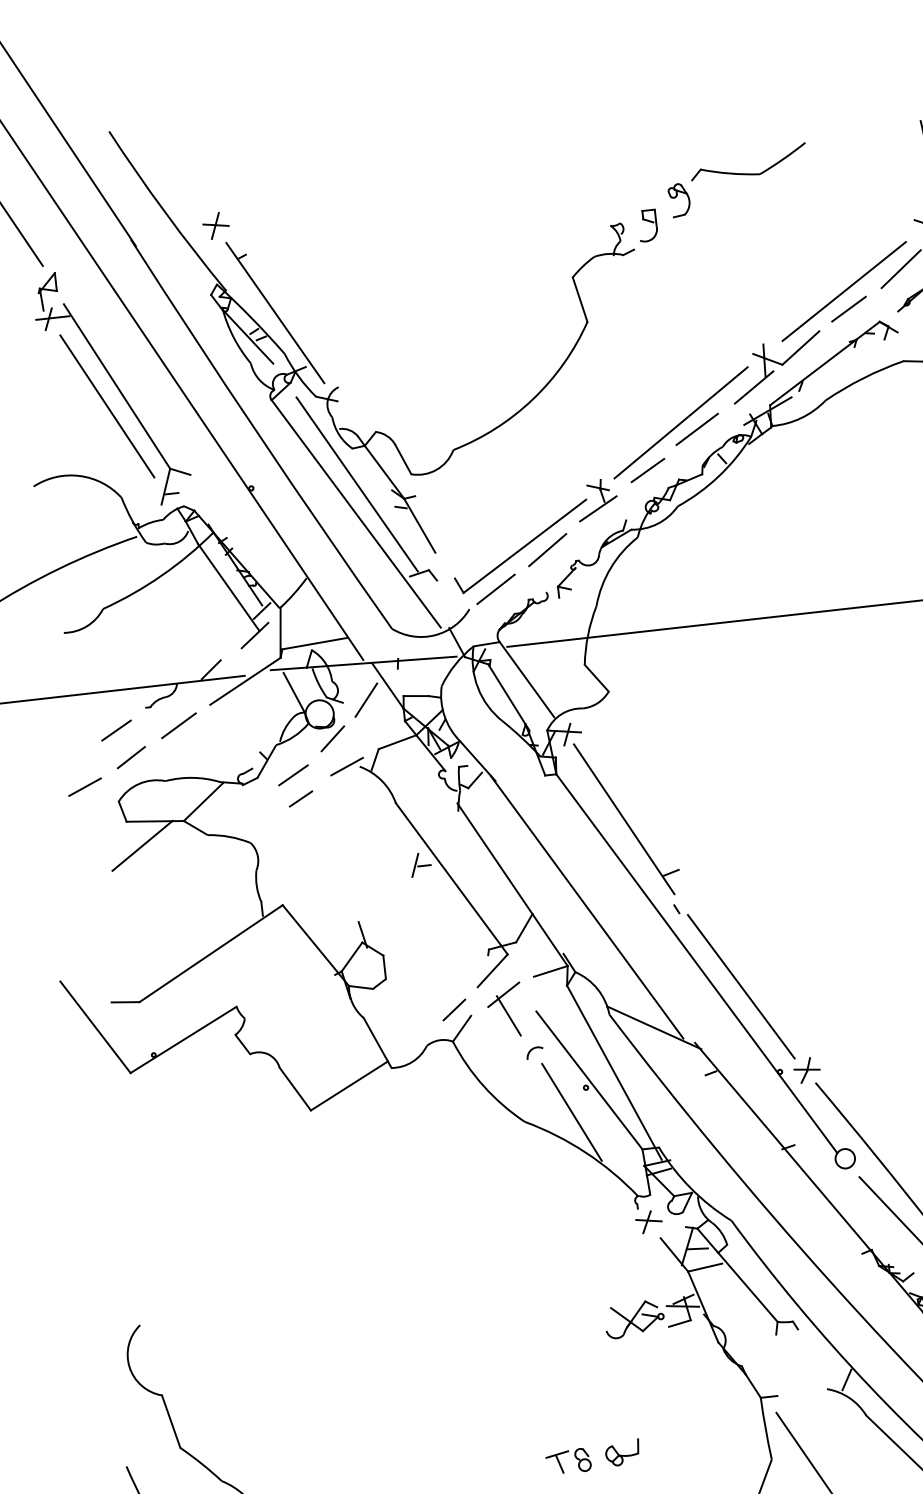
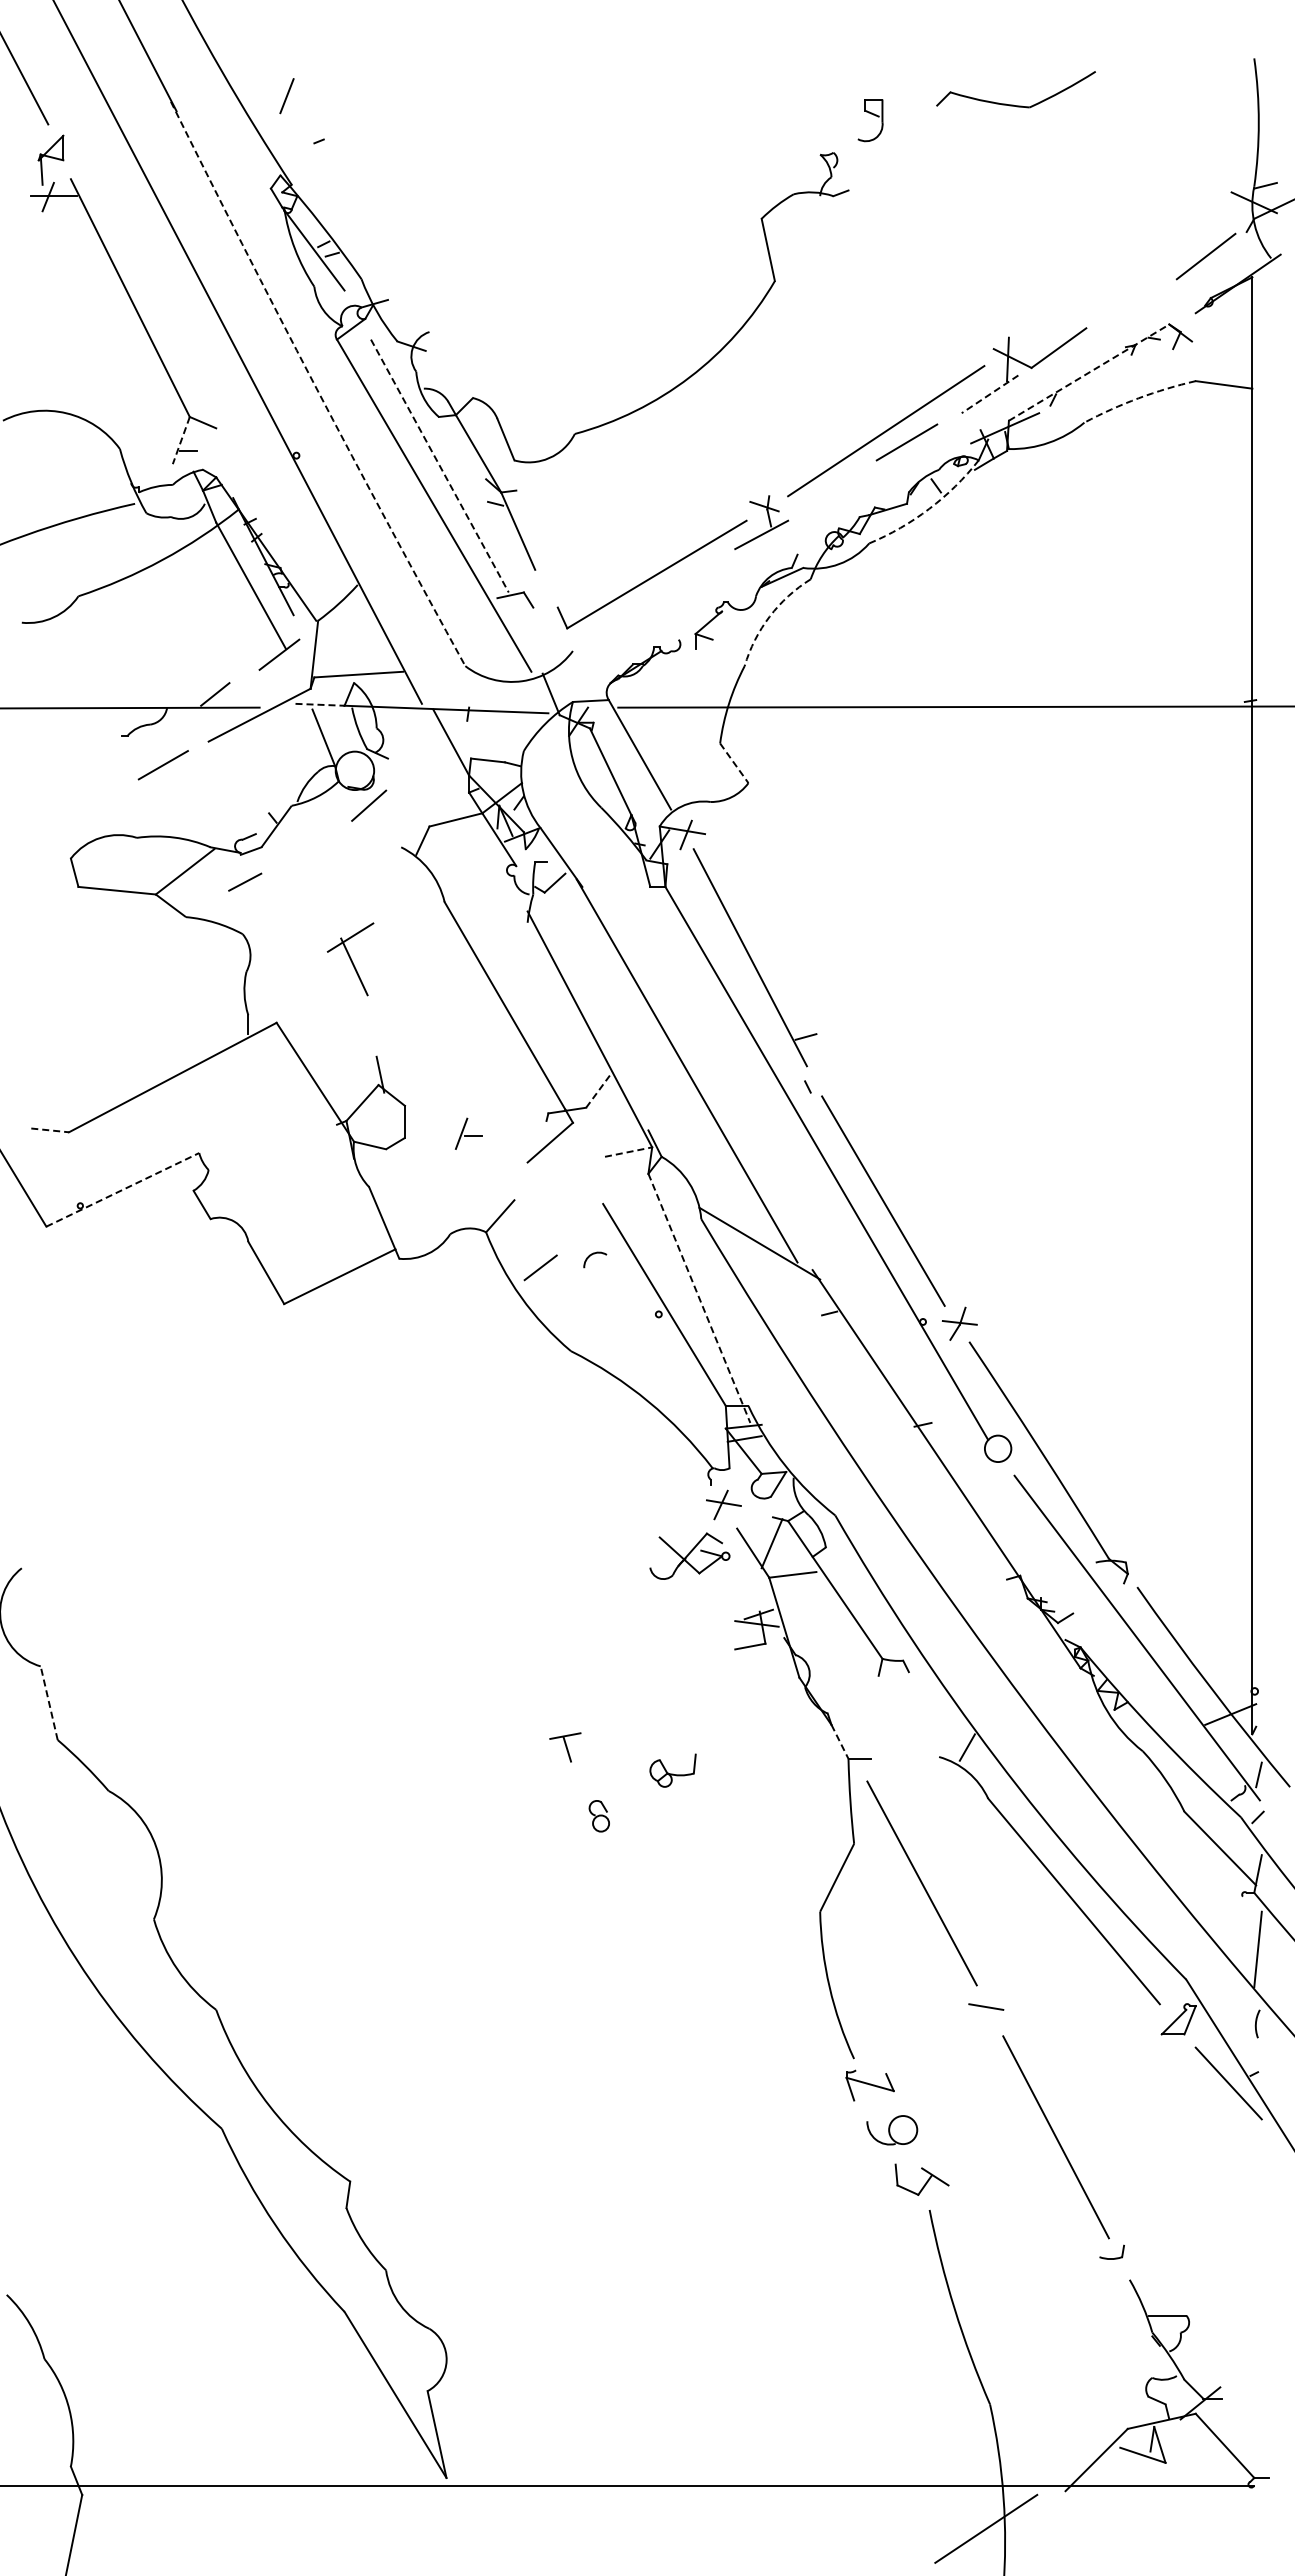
part: (678, 200) -> (916, 130), removed
line: (215, 225) -> (287, 95), removed
part: (647, 225) -> (870, 120), moved
line: (843, 290) -> (1125, 277), removed
line: (848, 308) -> (1129, 302), removed
line: (275, 313) -> (354, 222), removed
line: (825, 363) -> (1089, 372), solid -> dashed
arc: (863, 378) -> (1138, 398), solid -> dashed
line: (753, 387) -> (989, 394), solid -> dashed
line: (107, 406) -> (114, 323), removed
arc: (259, 435) -> (315, 385), solid -> dashed
line: (647, 470) -> (833, 490), removed
arc: (719, 475) -> (929, 508), solid -> dashed
line: (356, 484) -> (439, 466), solid -> dashed
line: (166, 487) -> (181, 441), solid -> dashed
line: (547, 549) -> (686, 582), removed
arc: (610, 567) -> (769, 616), solid -> dashed
line: (495, 589) -> (611, 628), removed
line: (261, 610) -> (292, 622), removed
line: (289, 668) -> (320, 704), solid -> dashed
line: (596, 678) -> (734, 763), solid -> dashed
line: (366, 700) -> (420, 758), removed
line: (116, 730) -> (78, 762), removed
line: (131, 757) -> (94, 800), removed
line: (346, 766) -> (383, 844), removed
line: (293, 774) -> (310, 848), removed
line: (85, 786) -> (27, 833), removed
line: (301, 798) -> (245, 881), moved
line: (142, 845) -> (96, 921), removed
part: (420, 864) -> (468, 1133), moved
line: (524, 927) -> (599, 1089), solid -> dashed
line: (551, 971) -> (629, 1152), solid -> dashed
line: (125, 1002) -> (50, 1130), solid -> dashed
line: (454, 1009) -> (540, 1267), moved
part: (505, 1010) -> (350, 959), moved
line: (183, 1039) -> (122, 1189), solid -> dashed
line: (614, 1072) -> (699, 1298), solid -> dashed
line: (572, 1112) -> (636, 1345), removed
line: (697, 1248) -> (785, 1548), removed
part: (634, 1318) -> (689, 1555), moved
line: (753, 1385) -> (840, 1741), solid -> dashed
line: (171, 1421) -> (49, 1703), solid -> dashed
part: (622, 1452) -> (672, 1770), moved
part: (558, 1462) -> (565, 1747), moved

